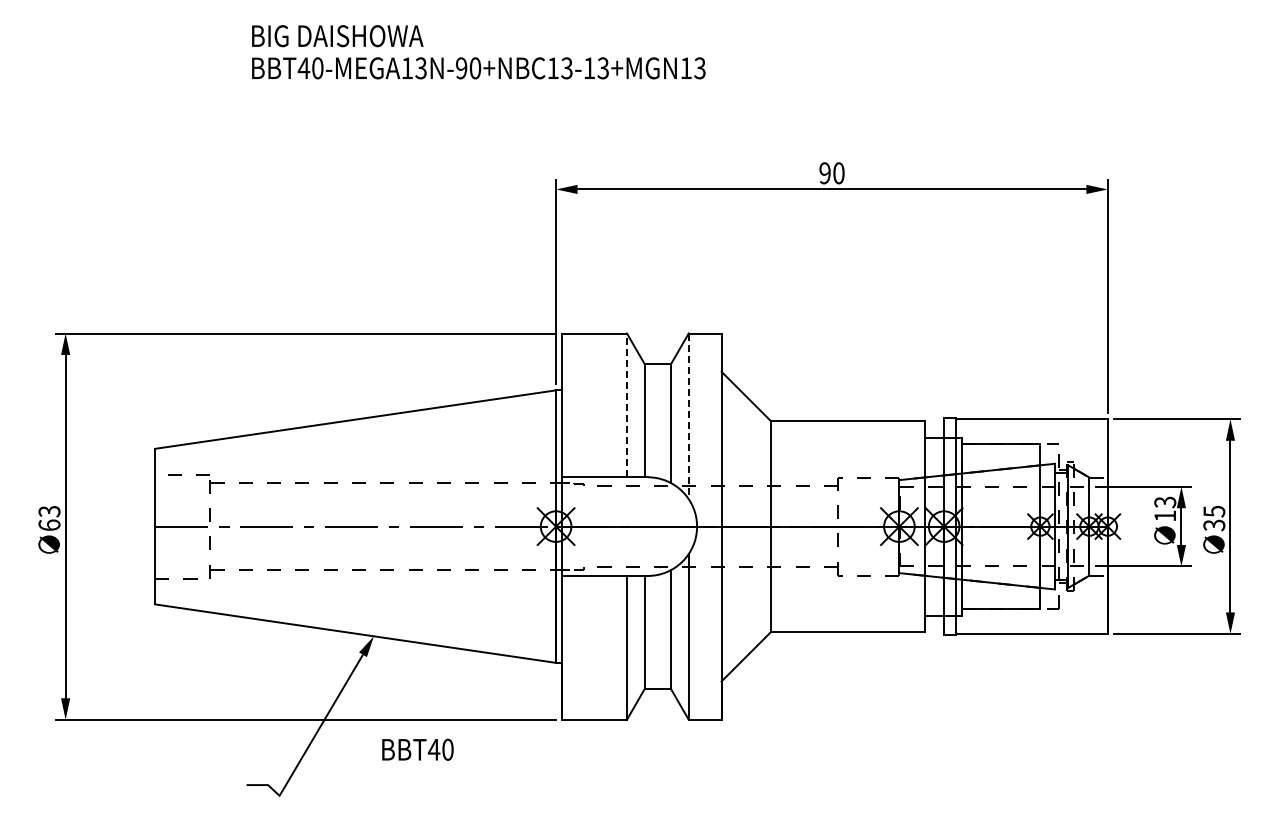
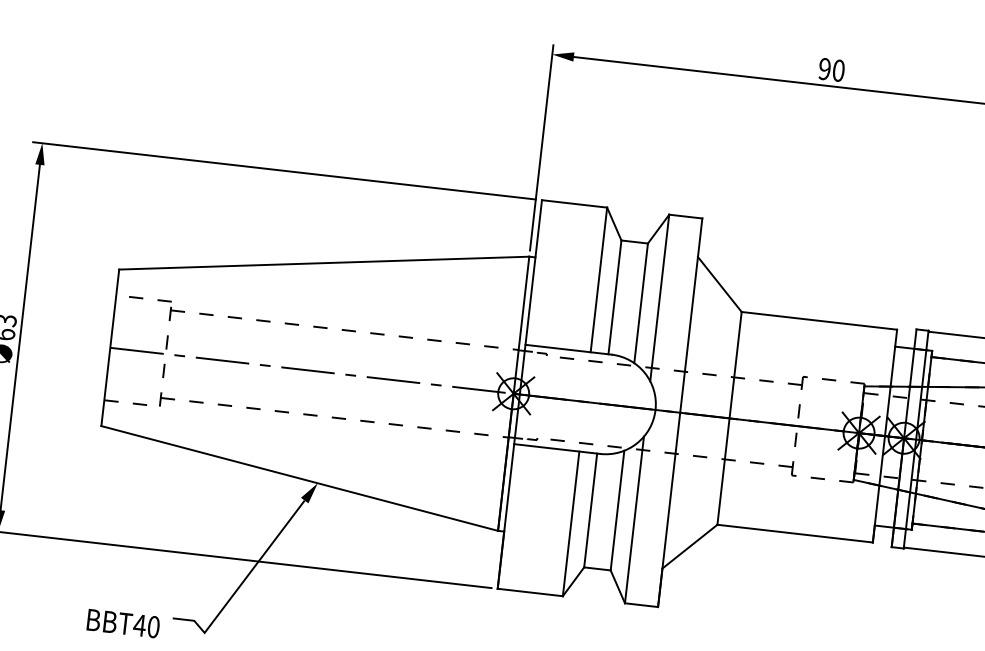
line: (627, 405) -> (599, 280), dashed -> solid
line: (688, 416) -> (659, 298), dashed -> solid
text: (417, 749) -> (123, 623), moved

